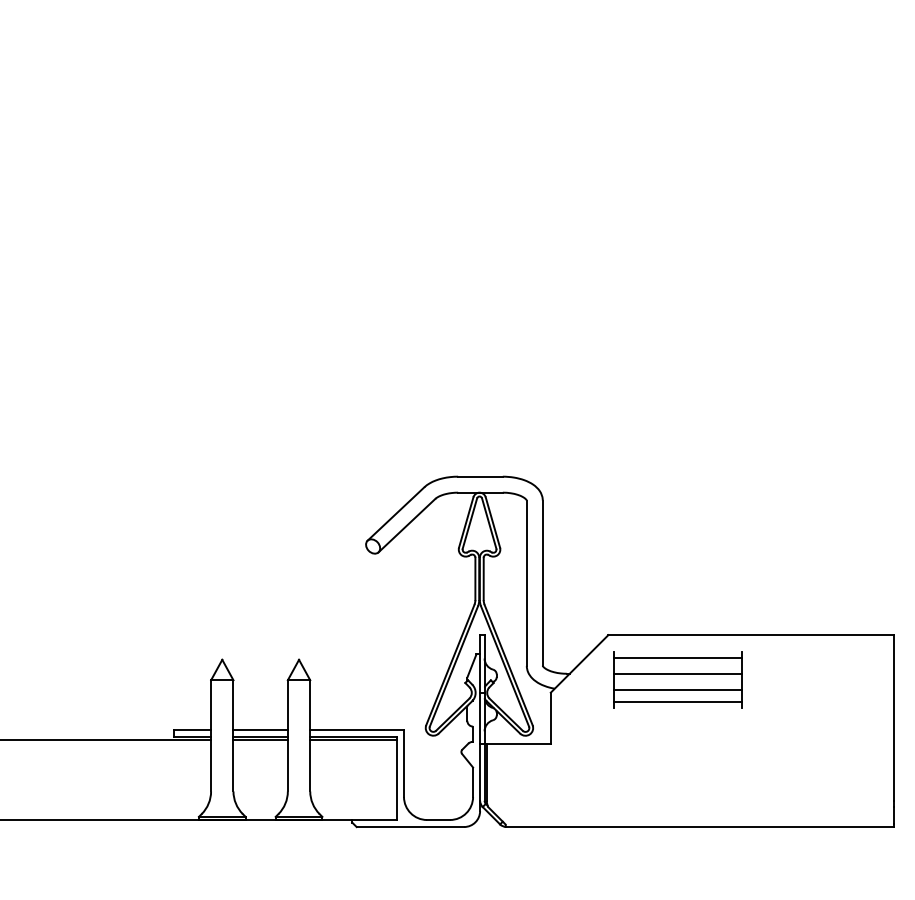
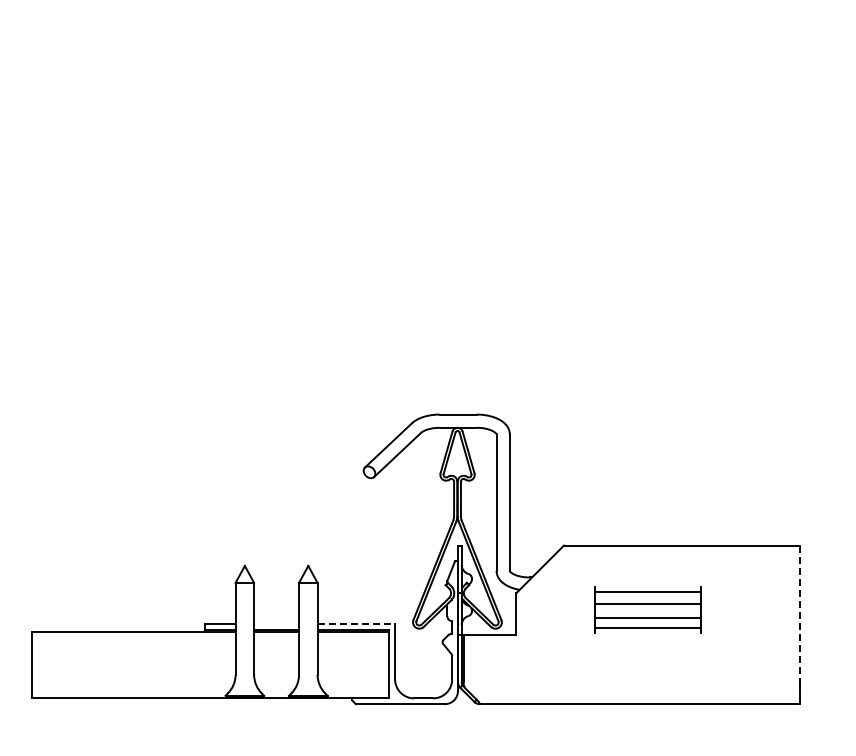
part: (677, 679) -> (647, 609), moved
line: (894, 718) -> (800, 614), solid -> dashed
line: (260, 730) -> (276, 624), removed
line: (357, 730) -> (356, 624), solid -> dashed

